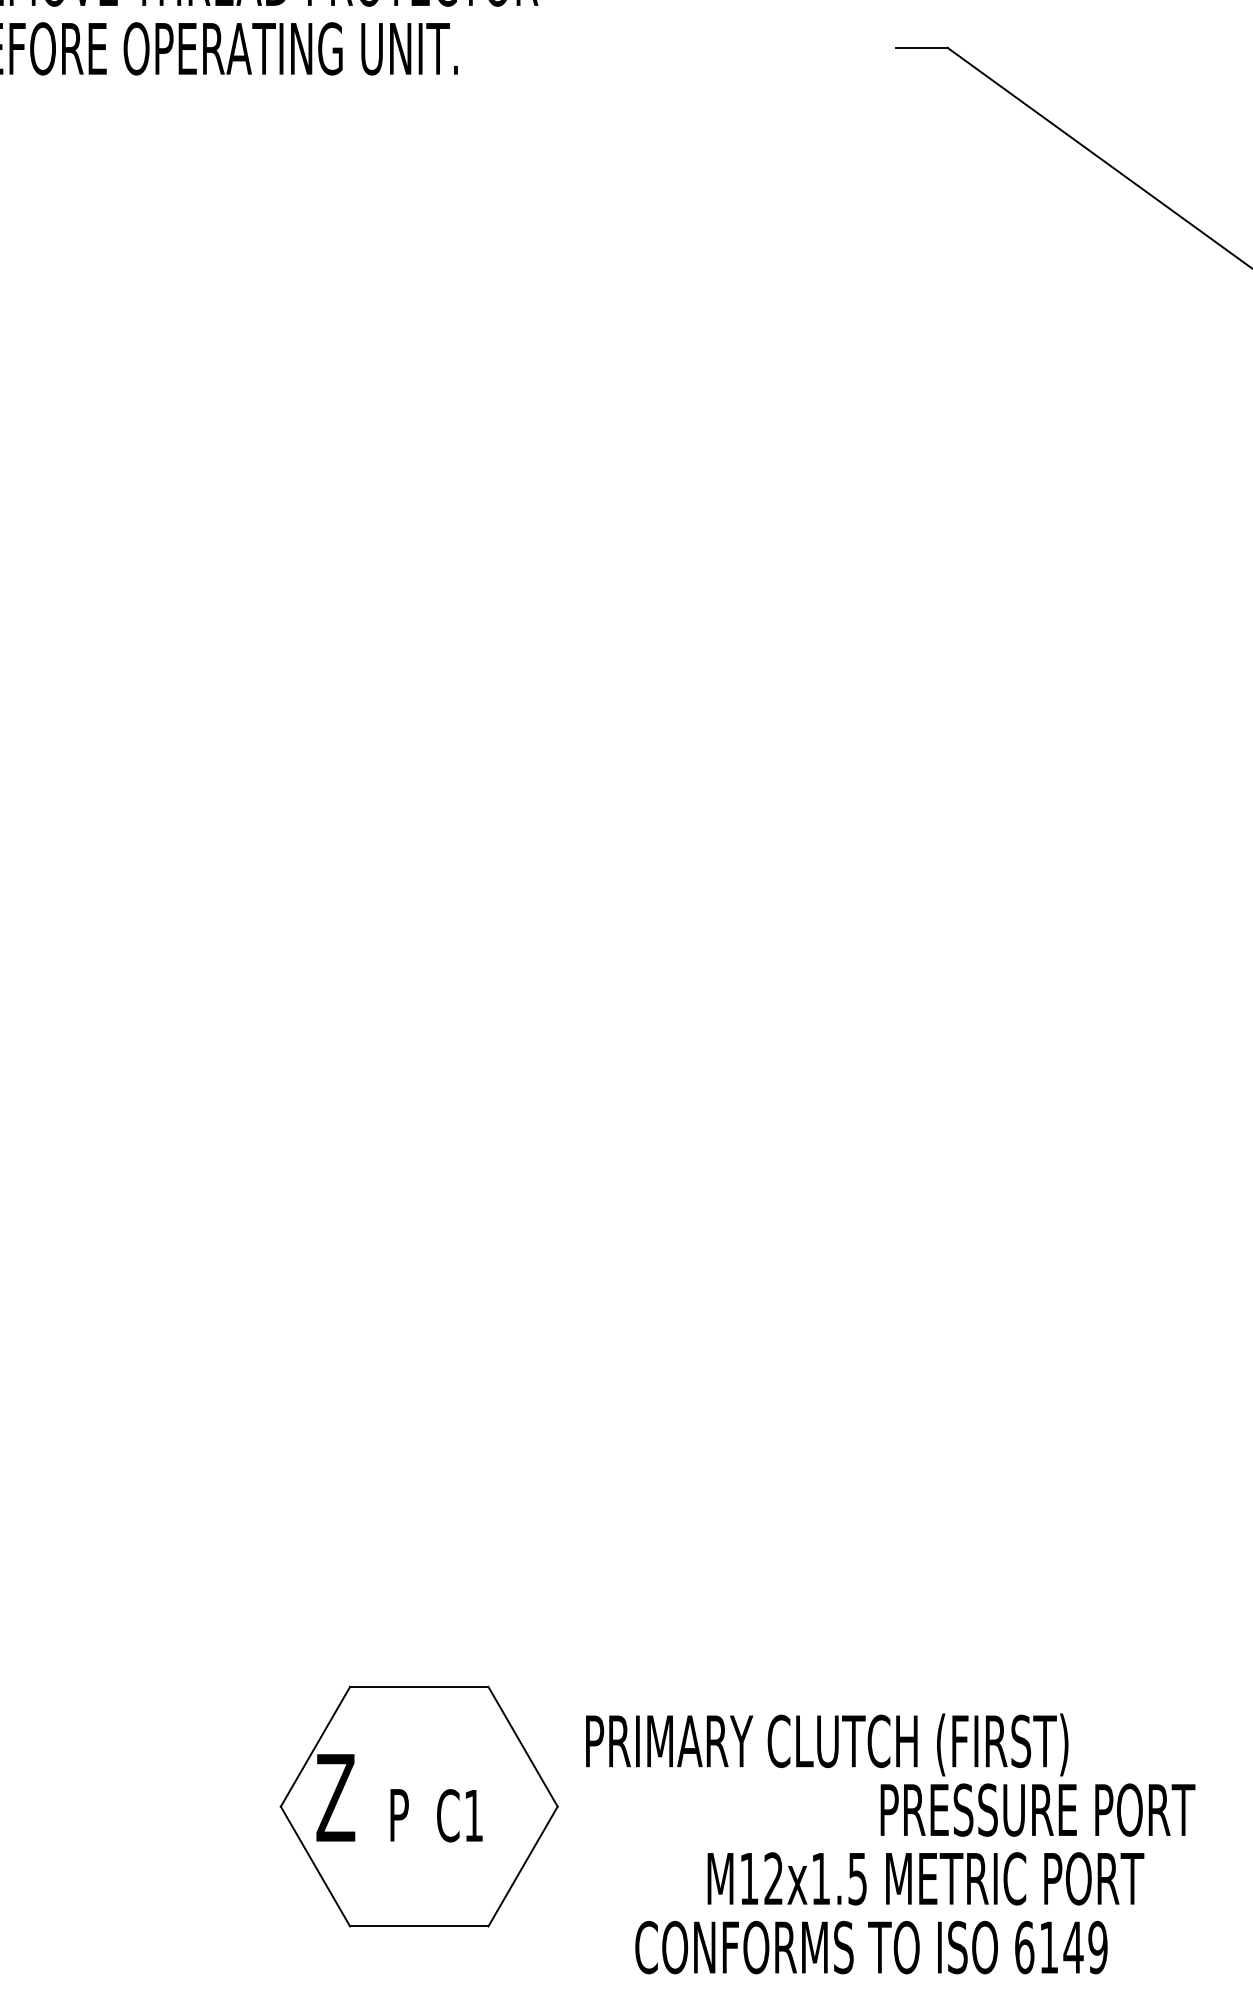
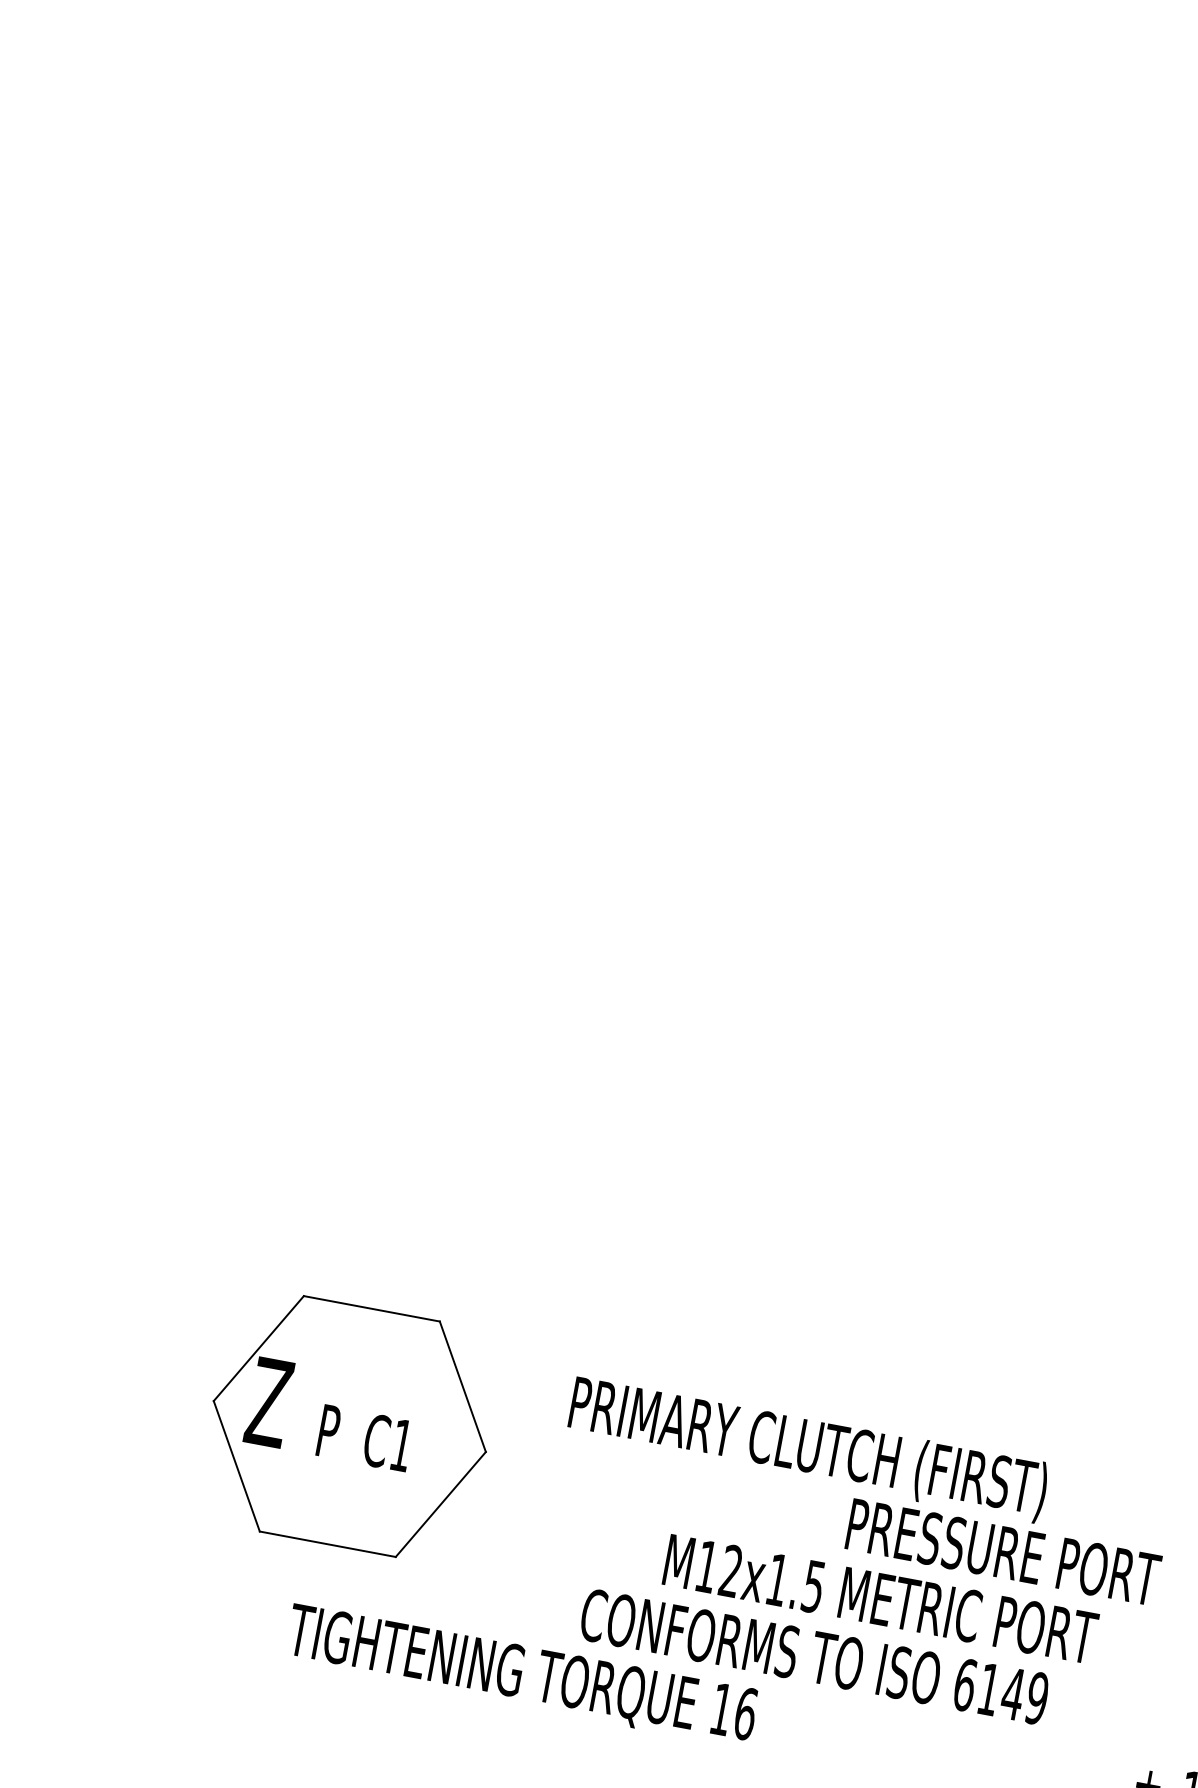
part: (418, 1806) -> (349, 1426), moved

